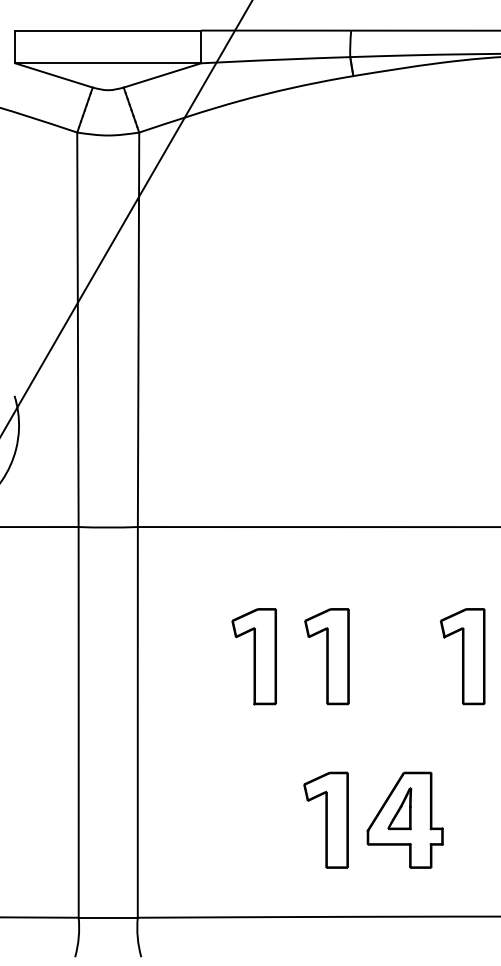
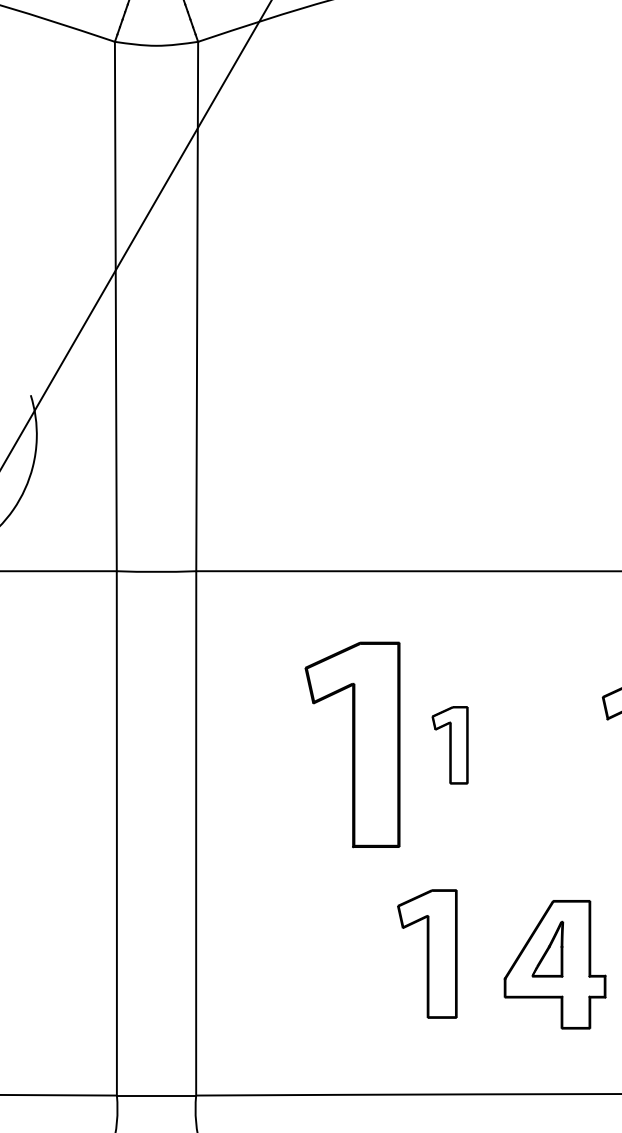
part: (253, 656) -> (351, 744), size x1.6
part: (326, 656) -> (449, 744), size x0.6
part: (325, 819) -> (426, 952), moved

